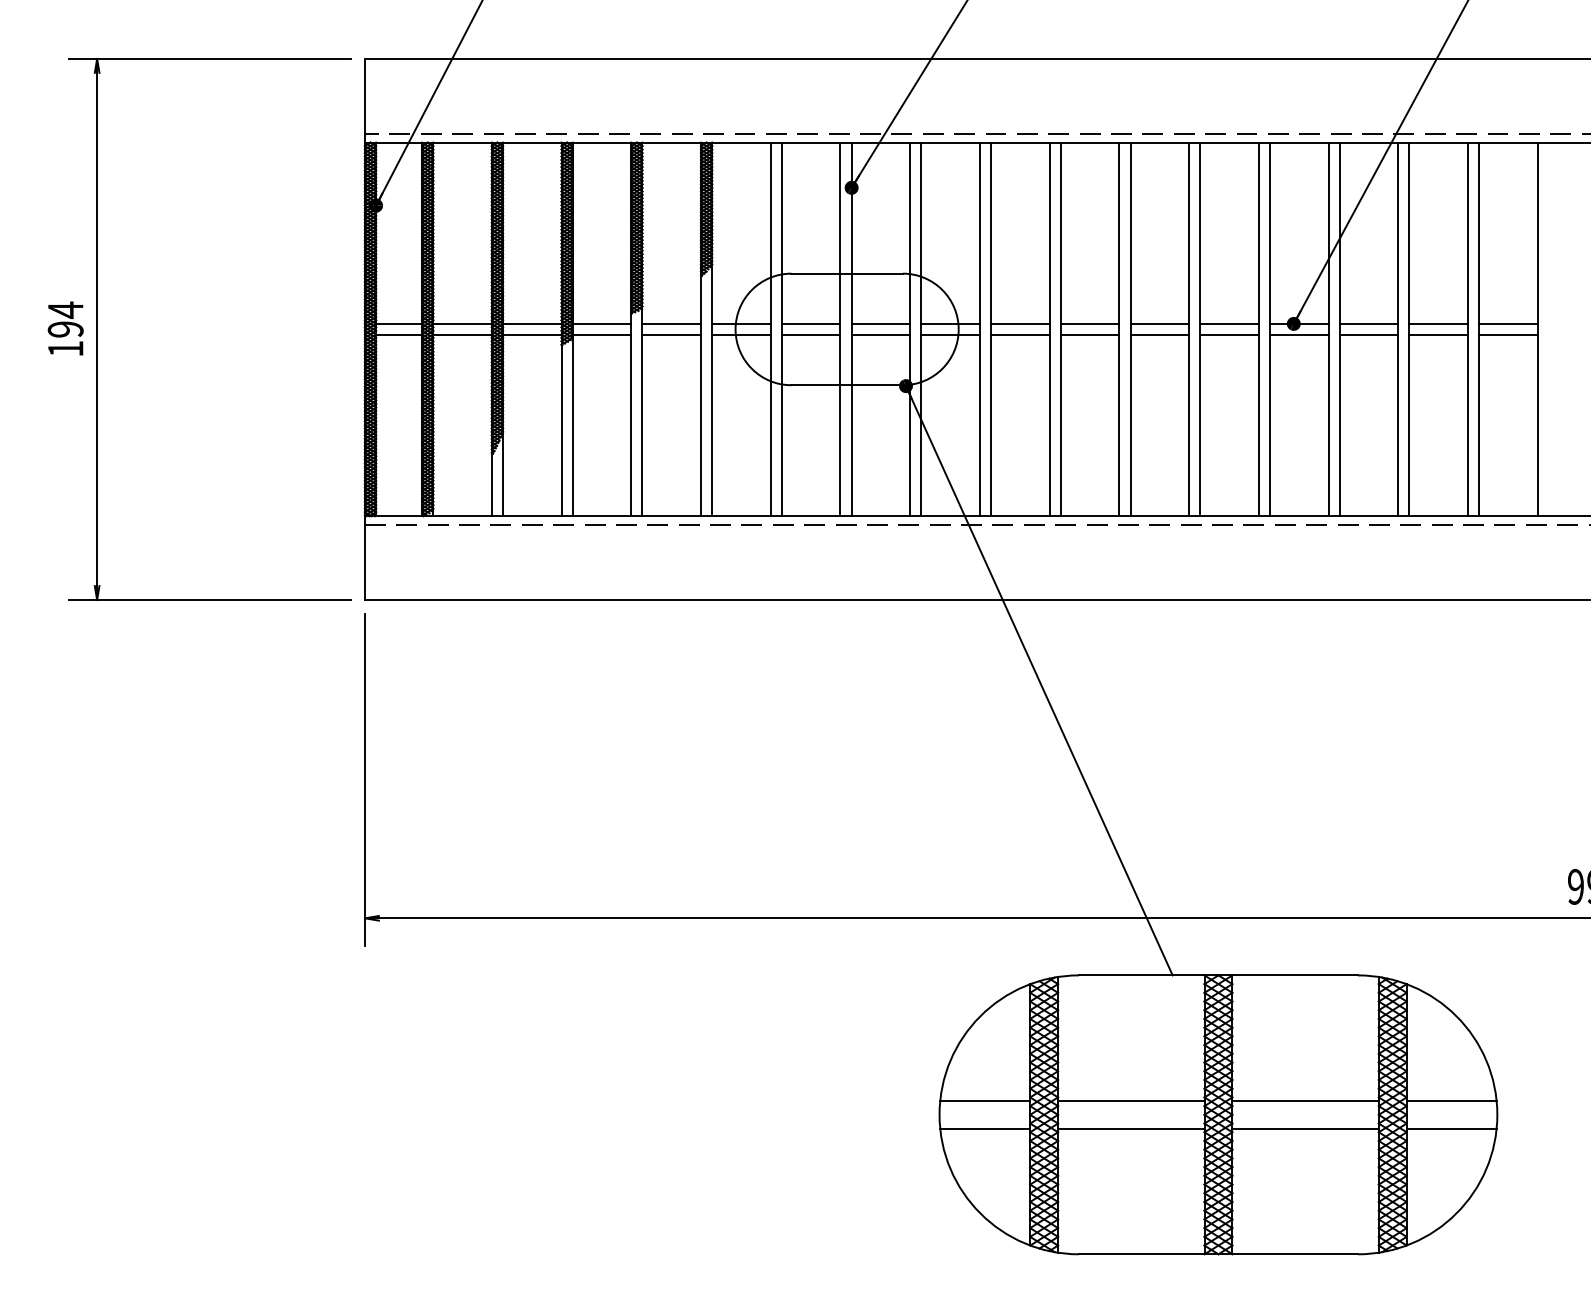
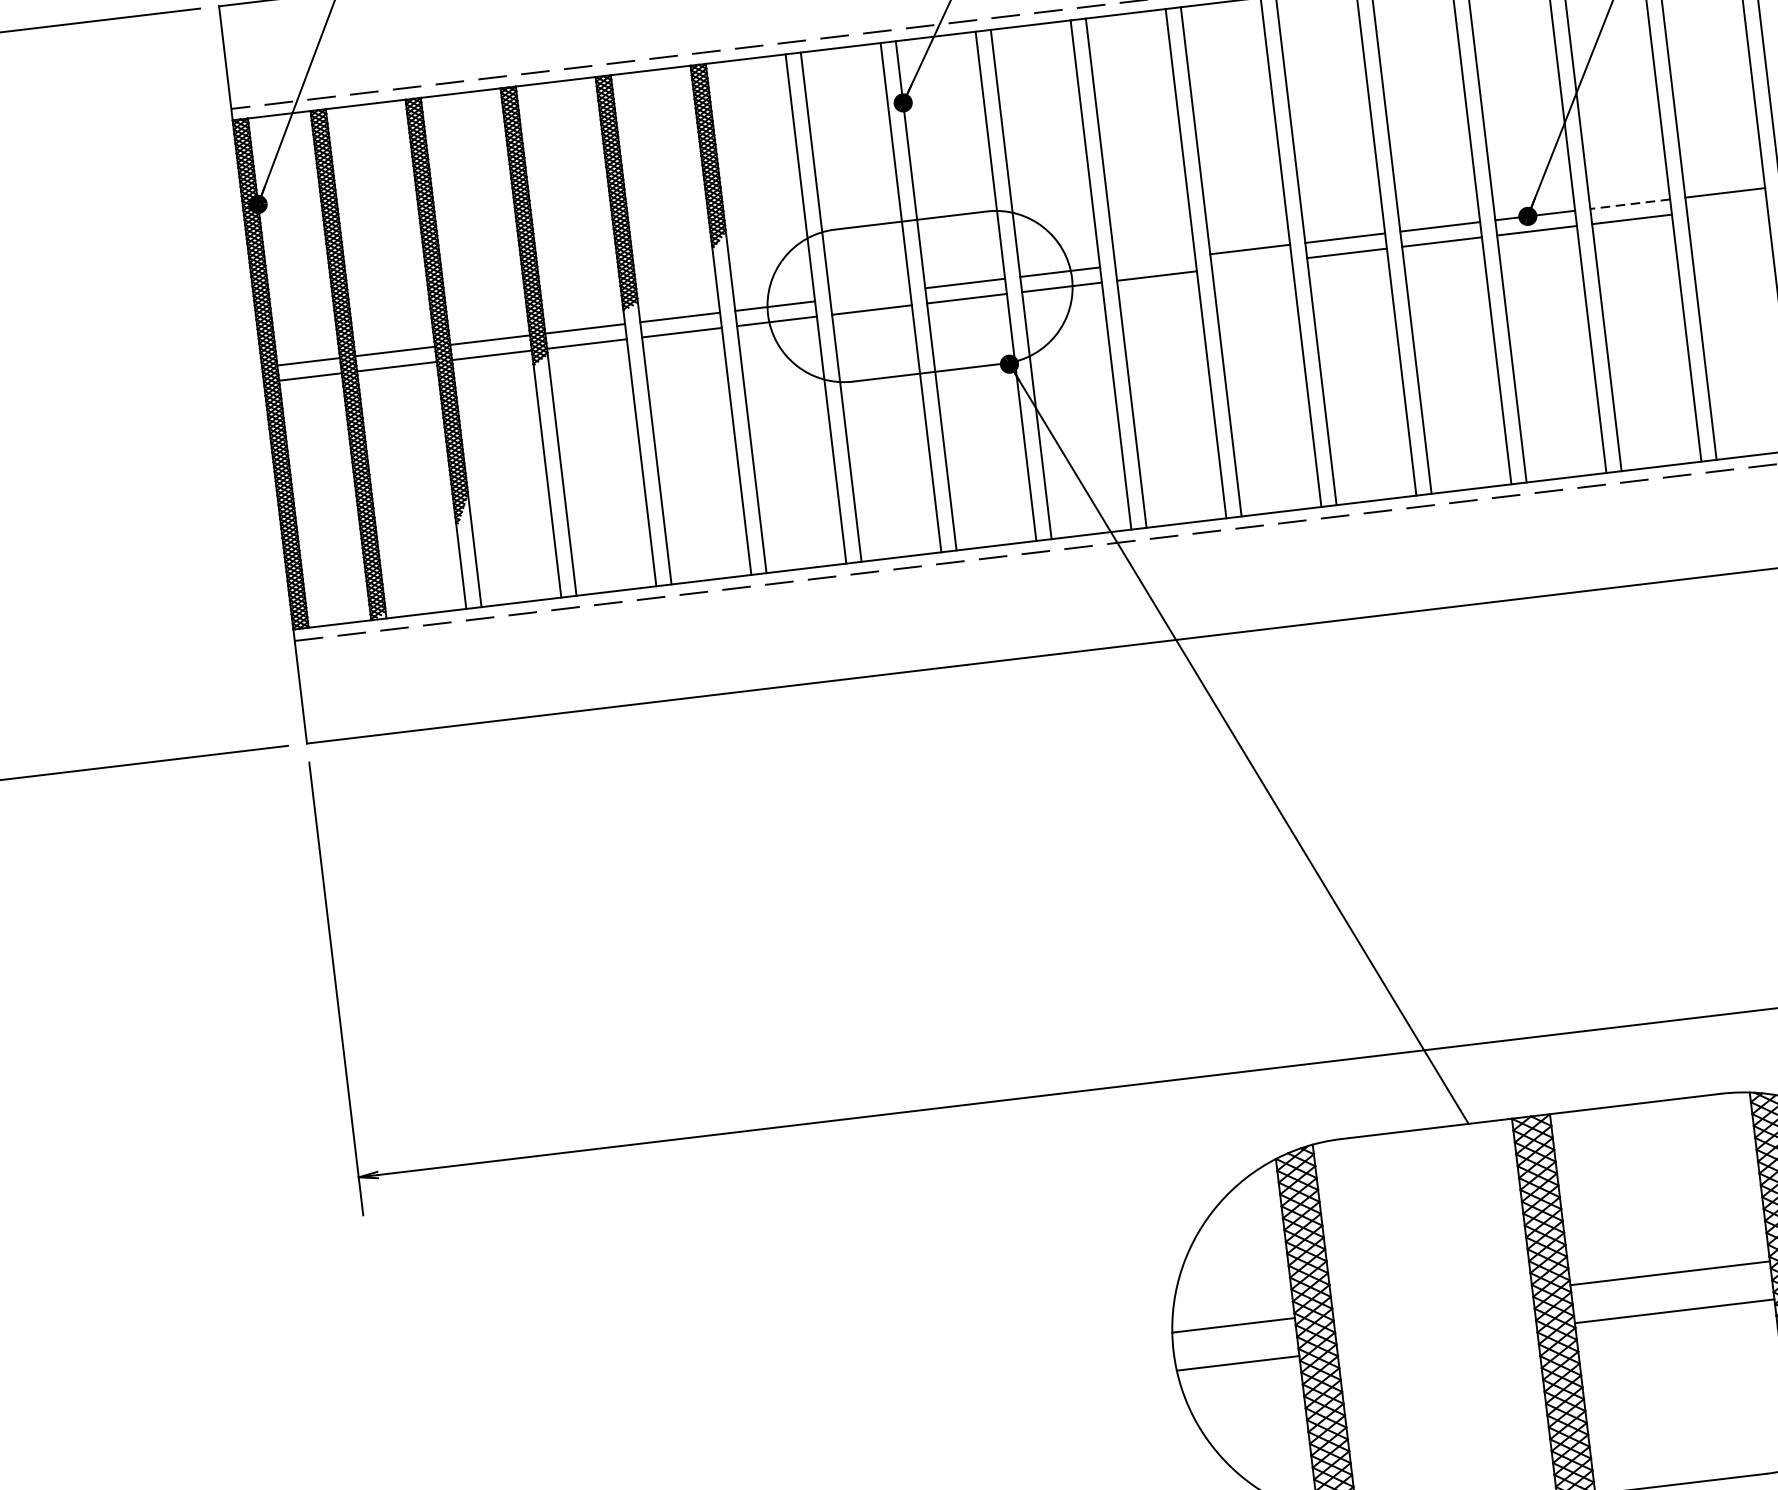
line: (810, 323) -> (869, 294), removed
line: (1020, 323) -> (1155, 260), removed
line: (1368, 323) -> (1629, 203), solid -> dashed
line: (1089, 335) -> (1251, 265), removed
line: (1438, 335) -> (1726, 208), removed
line: (1131, 1100) -> (1432, 1301), removed
line: (1131, 1128) -> (1437, 1339), removed

